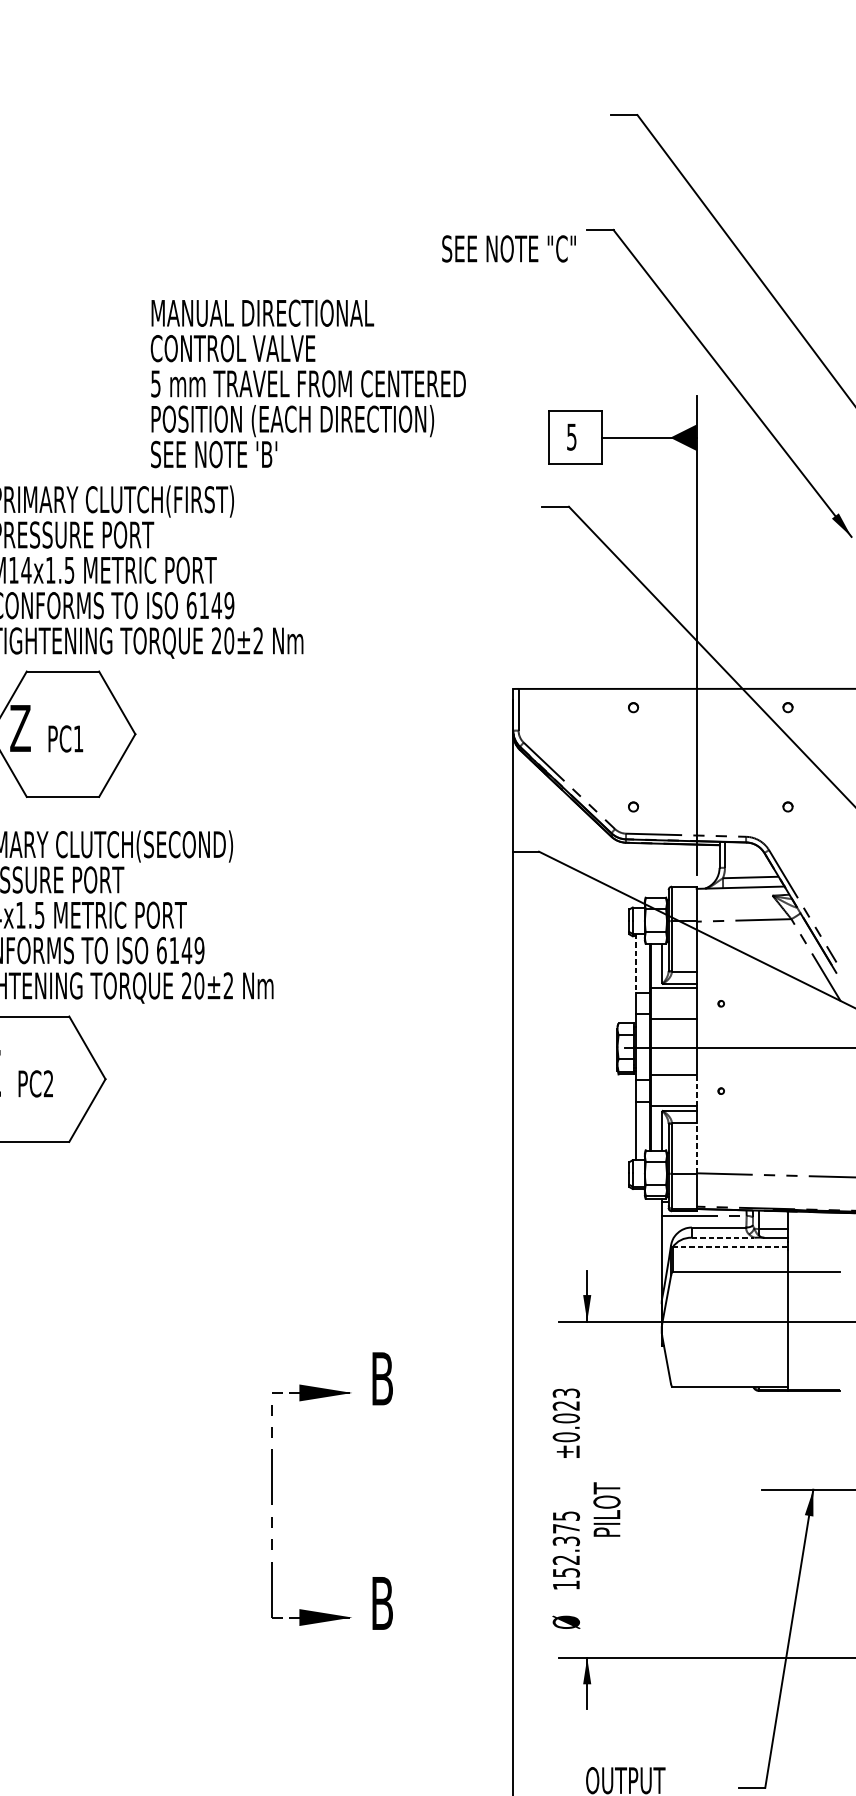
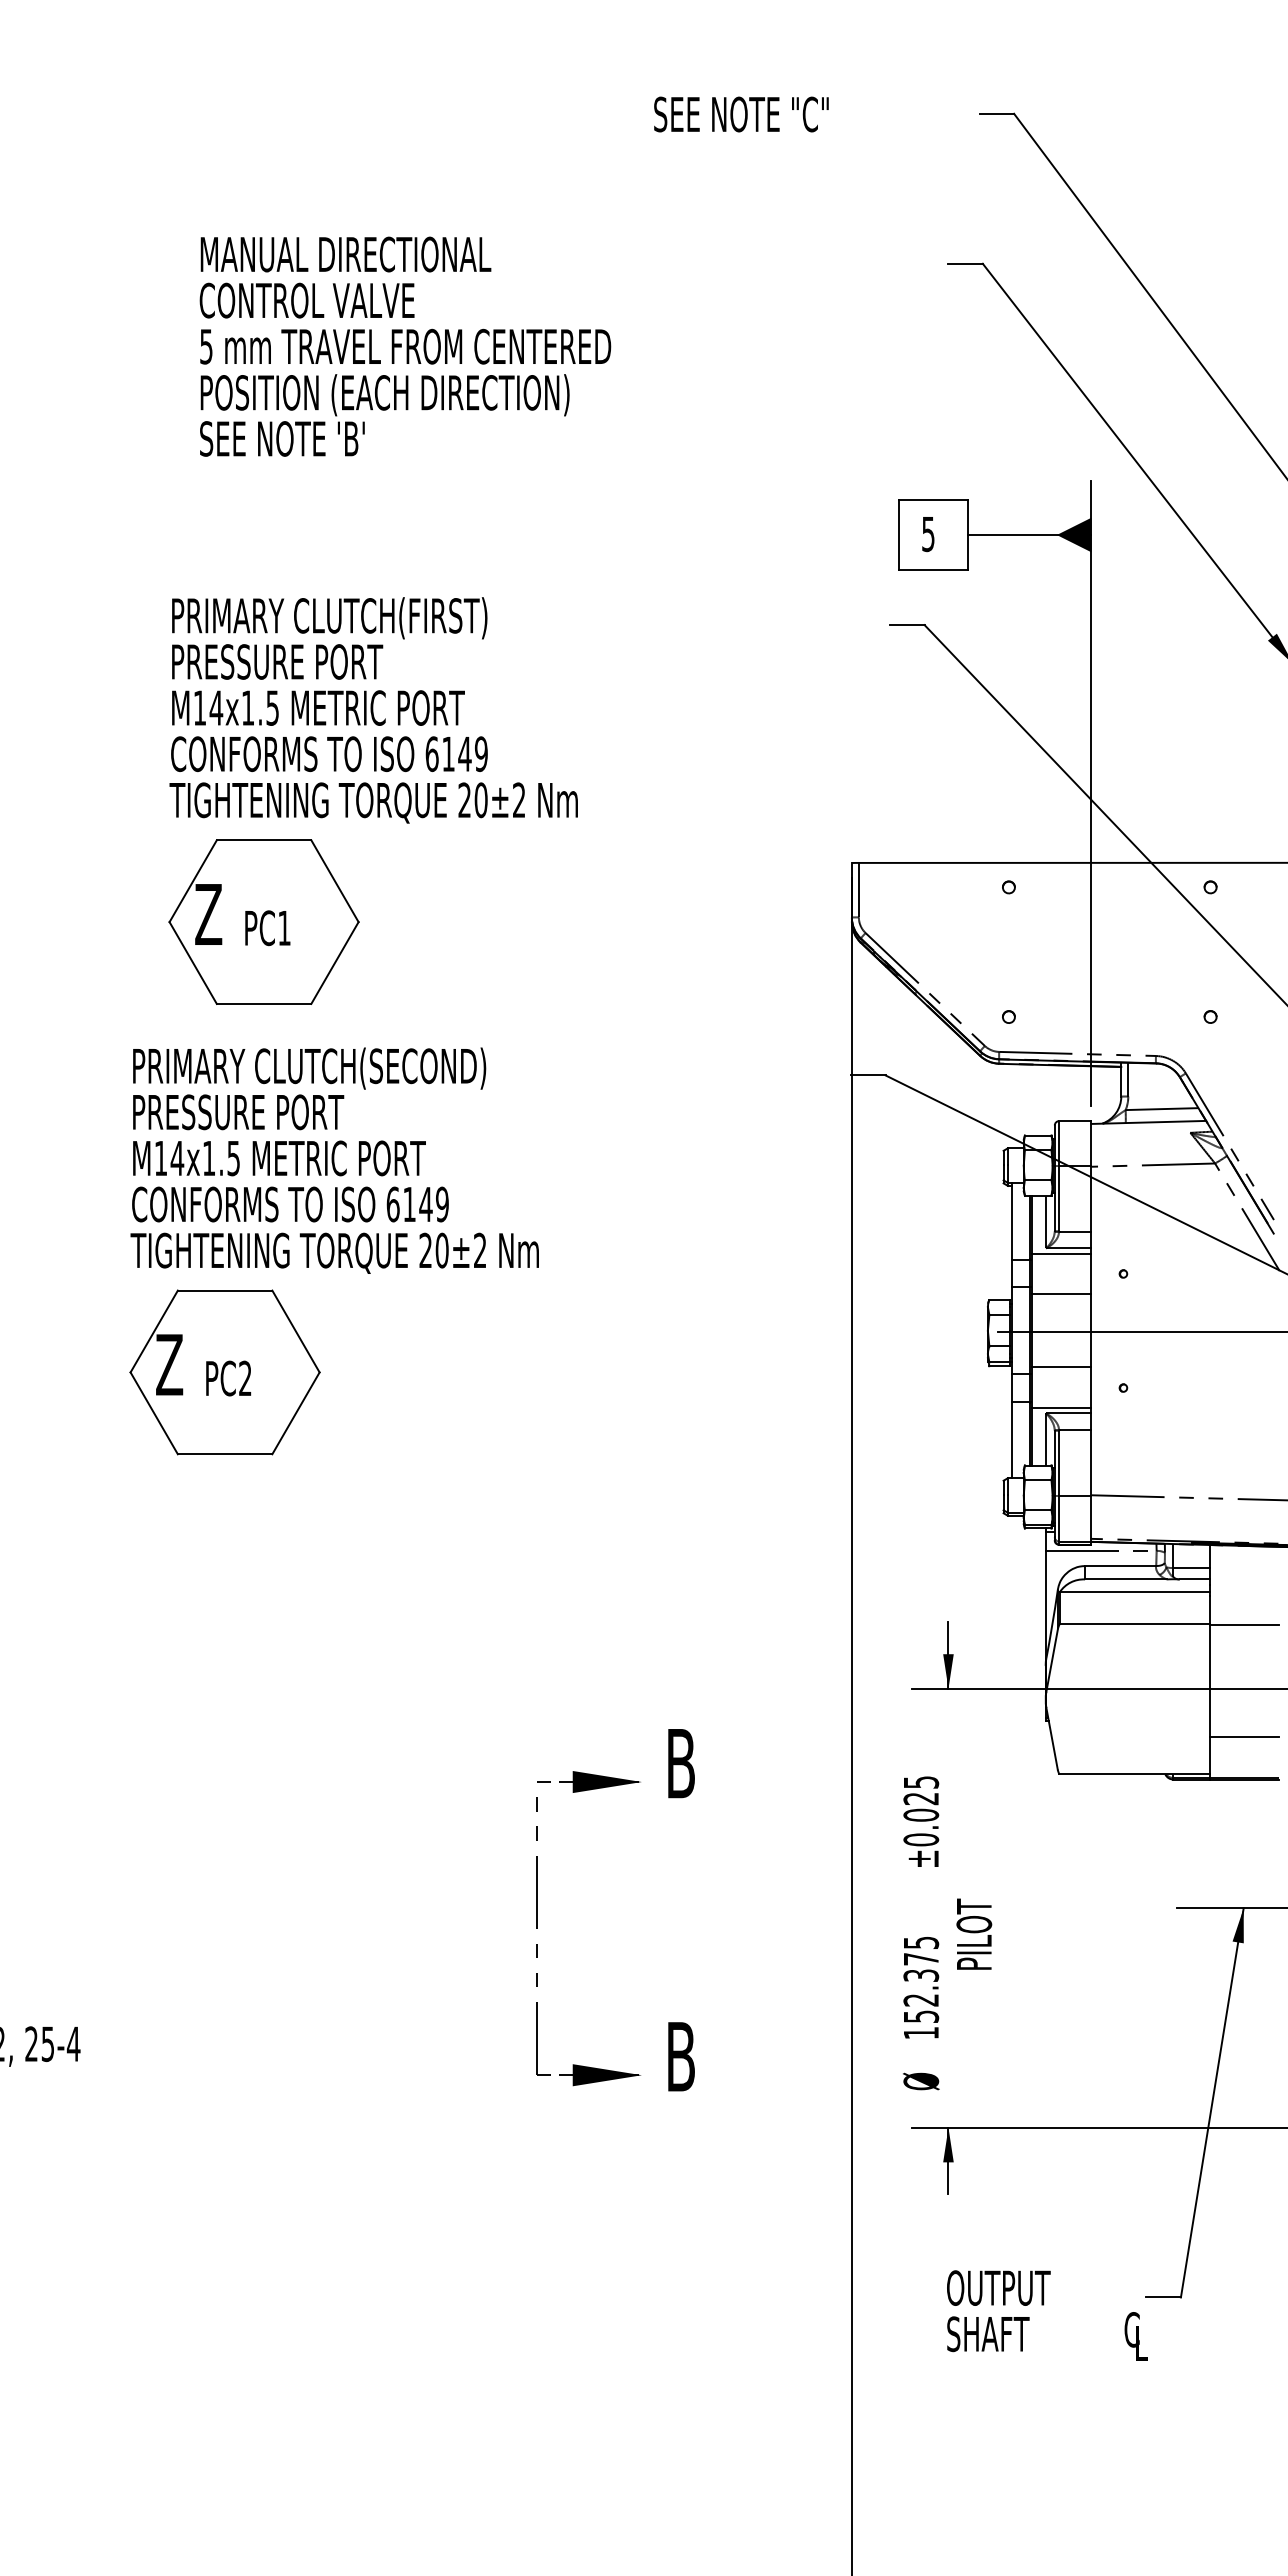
text: (509, 248) -> (741, 114), moved
text: (308, 383) -> (405, 346), moved
line: (635, 963) -> (1011, 1221), dashed -> solid
line: (696, 1089) -> (1091, 1386), dashed -> solid
line: (696, 1148) -> (1091, 1462), dashed -> solid
line: (722, 1237) -> (1125, 1579), dashed -> solid
line: (730, 1247) -> (1135, 1592), dashed -> solid
line: (813, 1358) -> (1244, 1736), added
text: (565, 1393) -> (920, 1782), ±0.023 -> ±0.025

